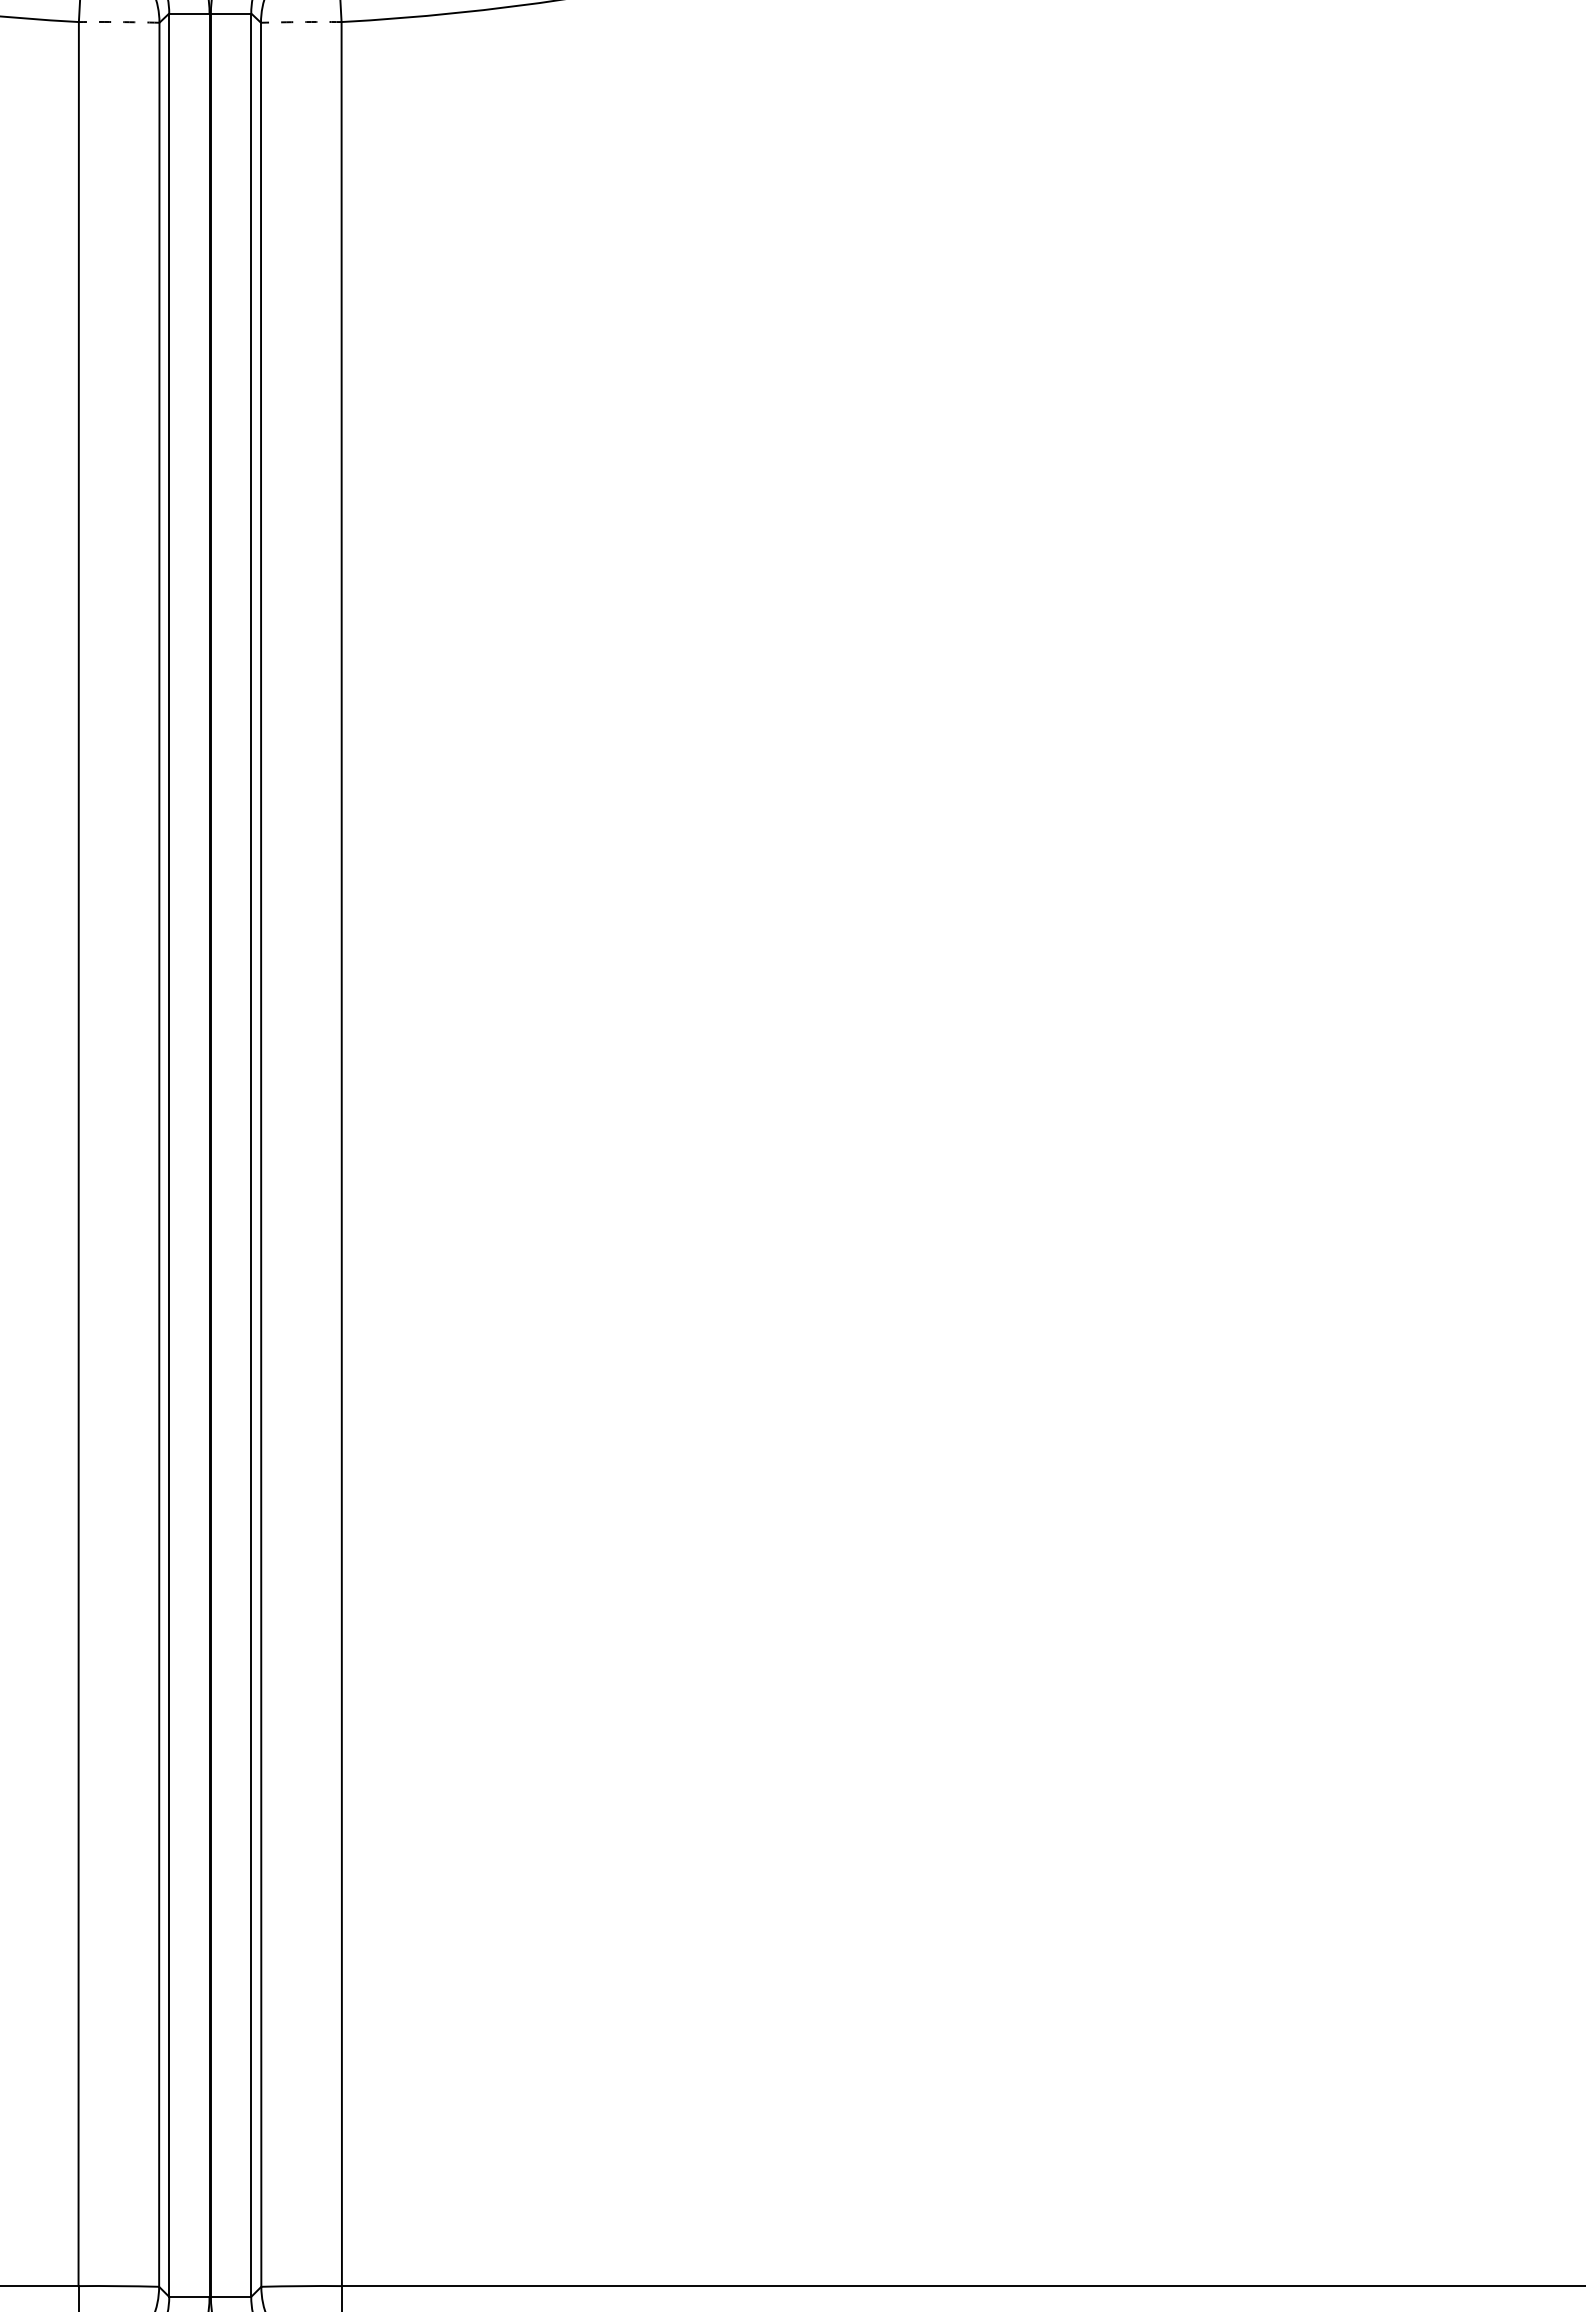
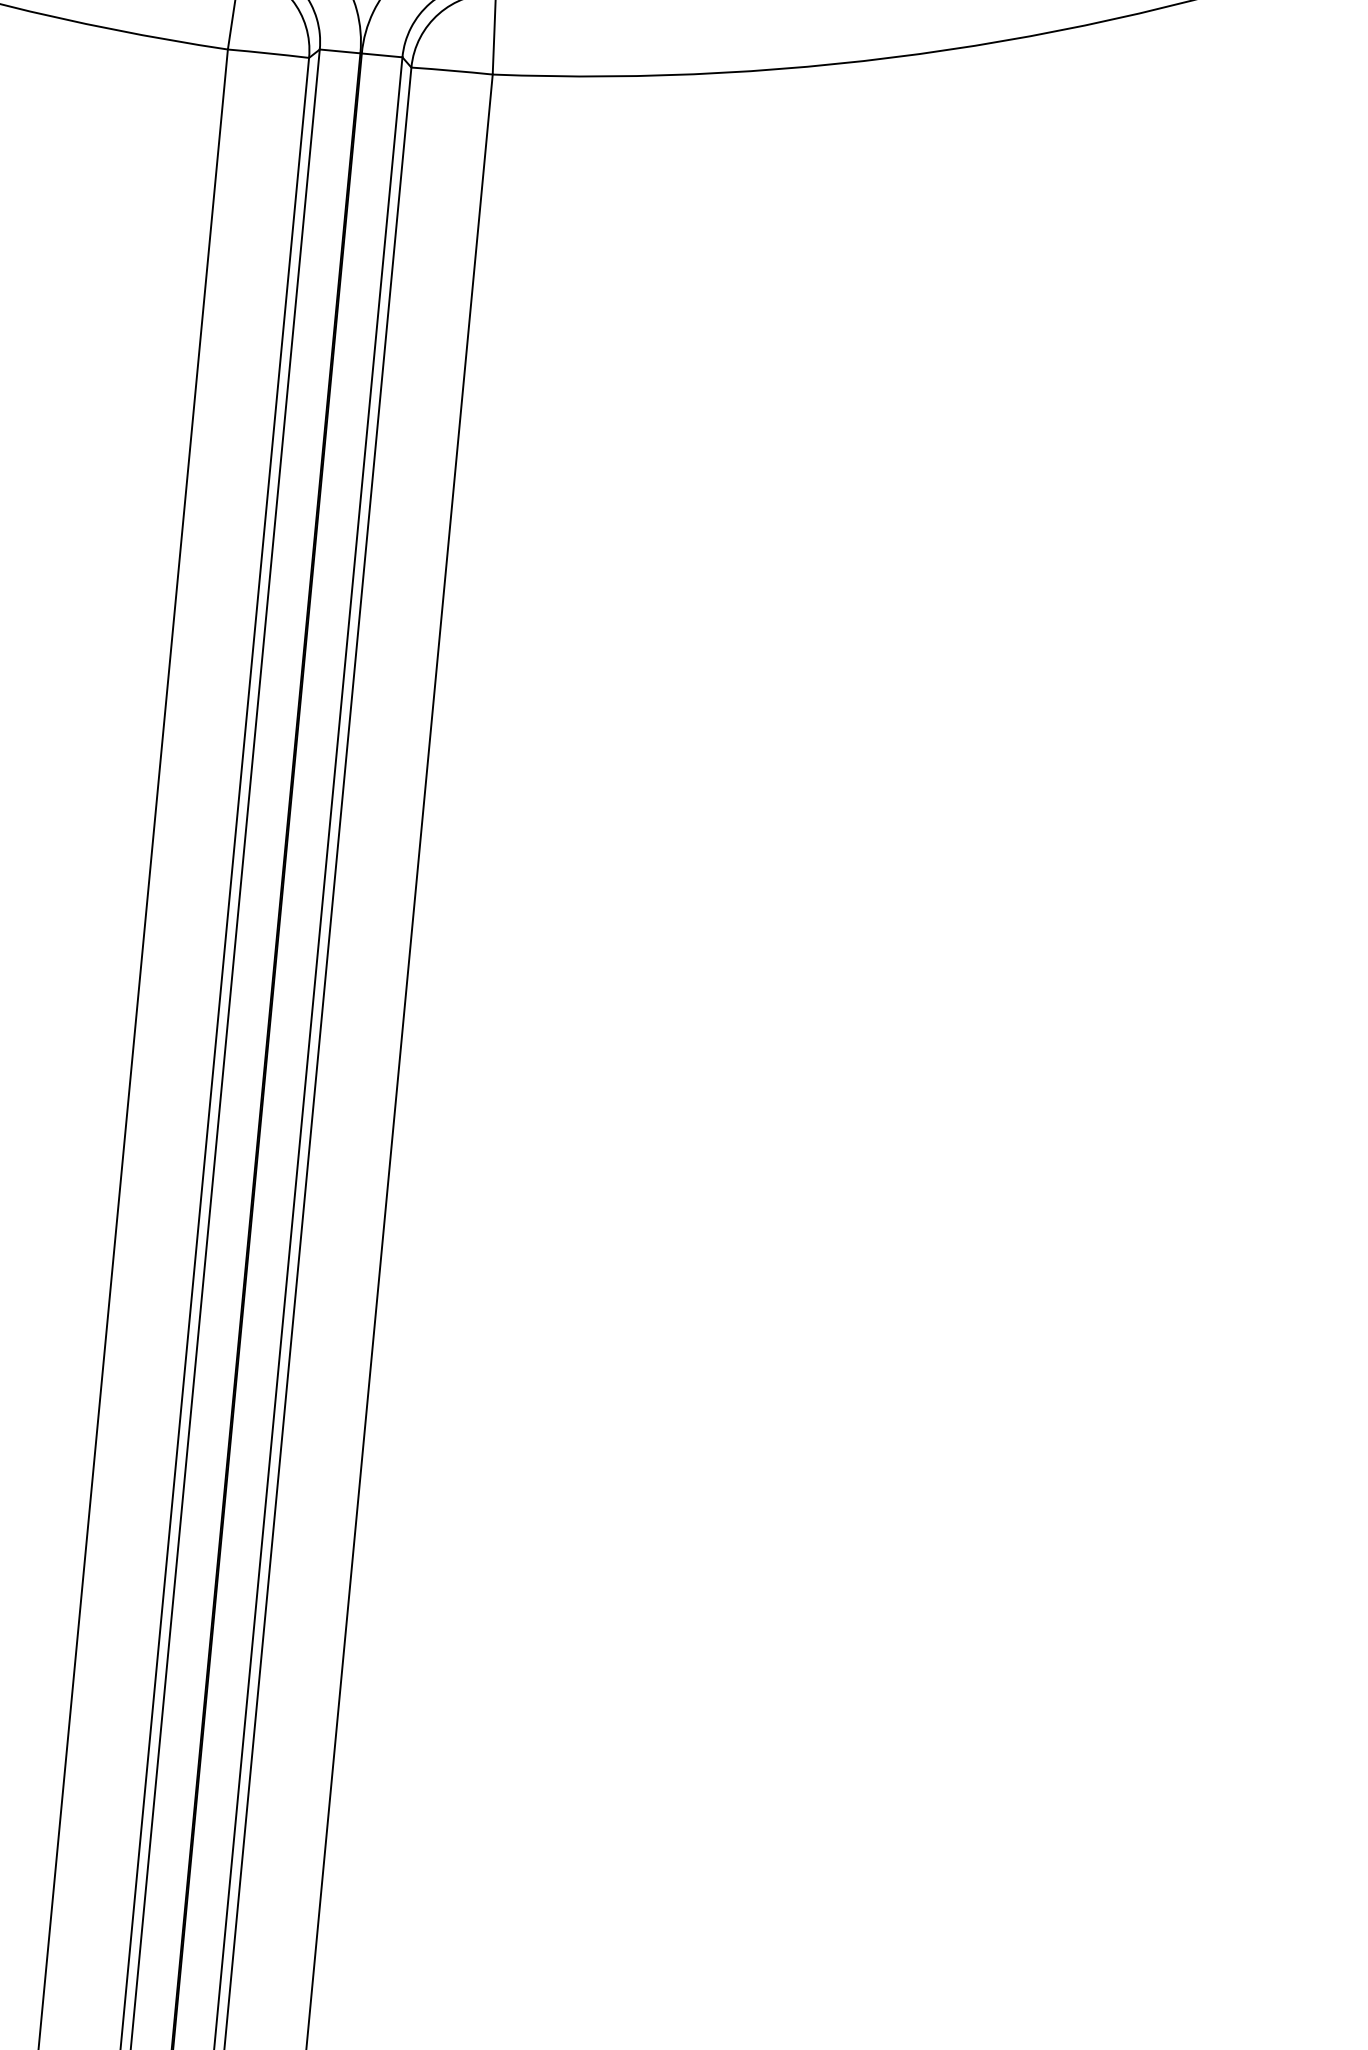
arc: (119, 22) -> (268, 53), dashed -> solid
arc: (301, 22) -> (452, 71), dashed -> solid

